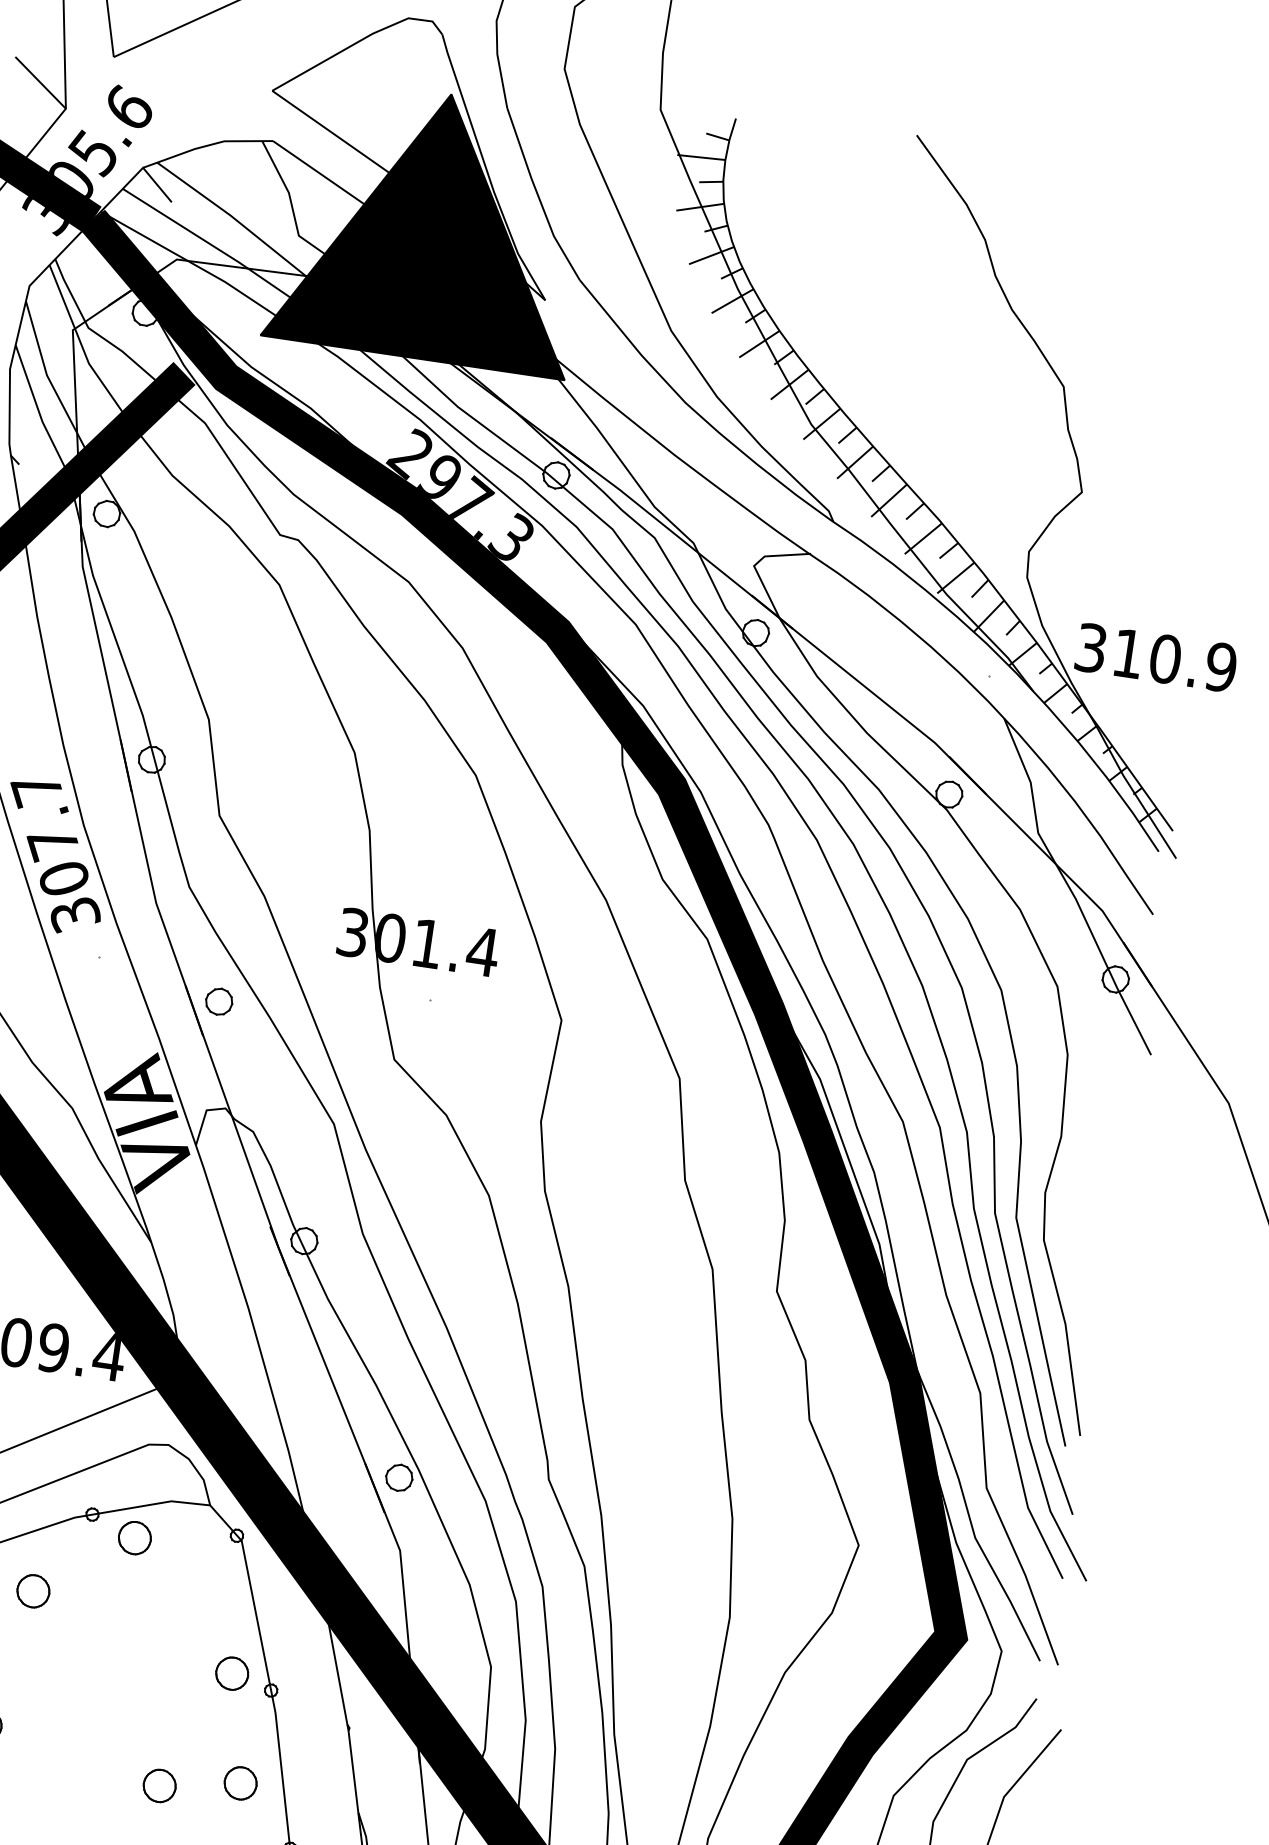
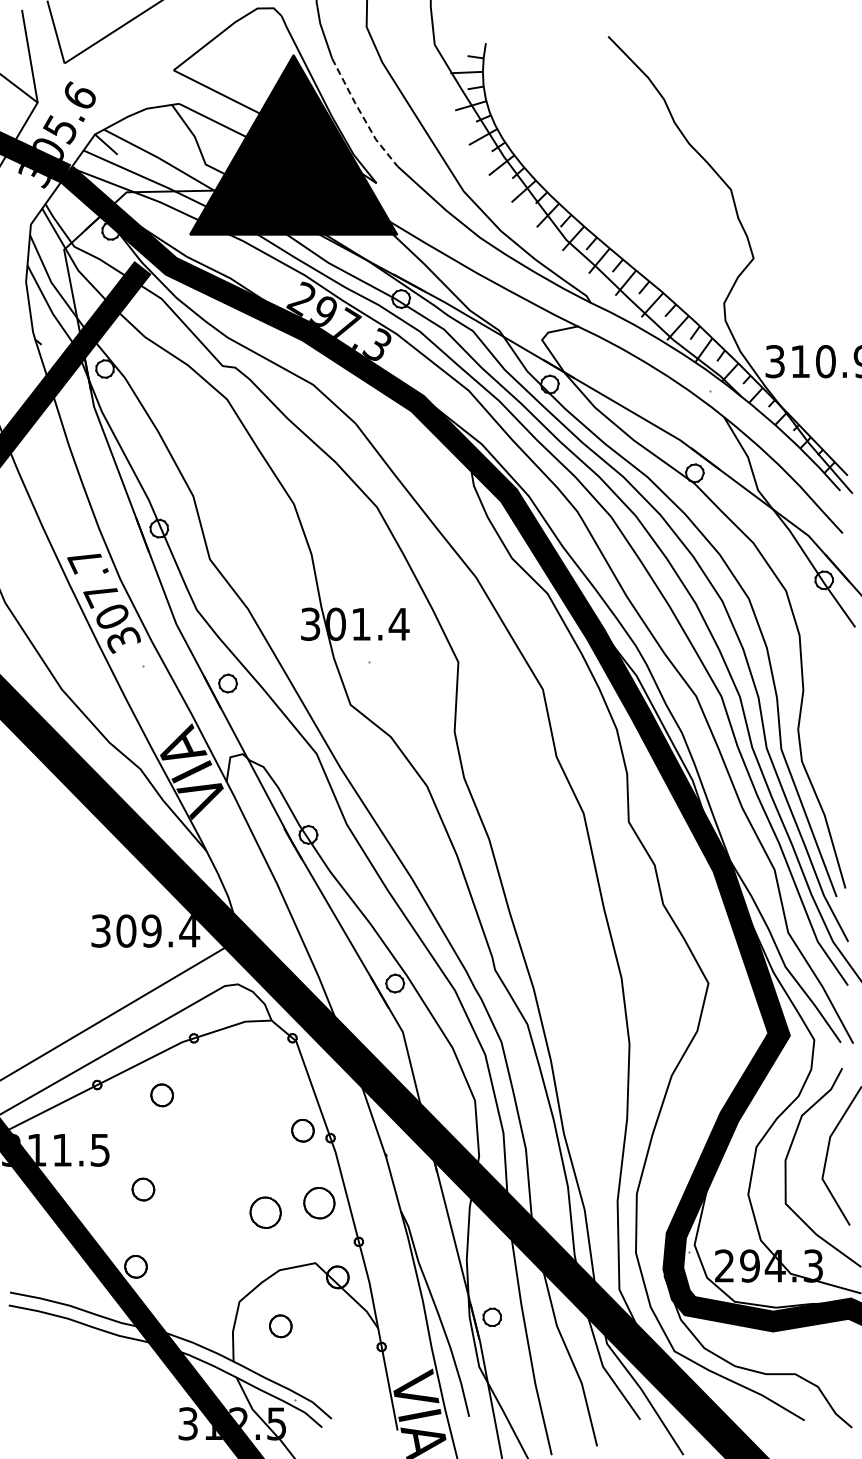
line: (538, 196) -> (361, 114), solid -> dashed
part: (134, 1537) -> (224, 1049), removed
part: (240, 1782) -> (319, 1202), size x1.4
part: (159, 1785) -> (265, 1212), size x1.4

